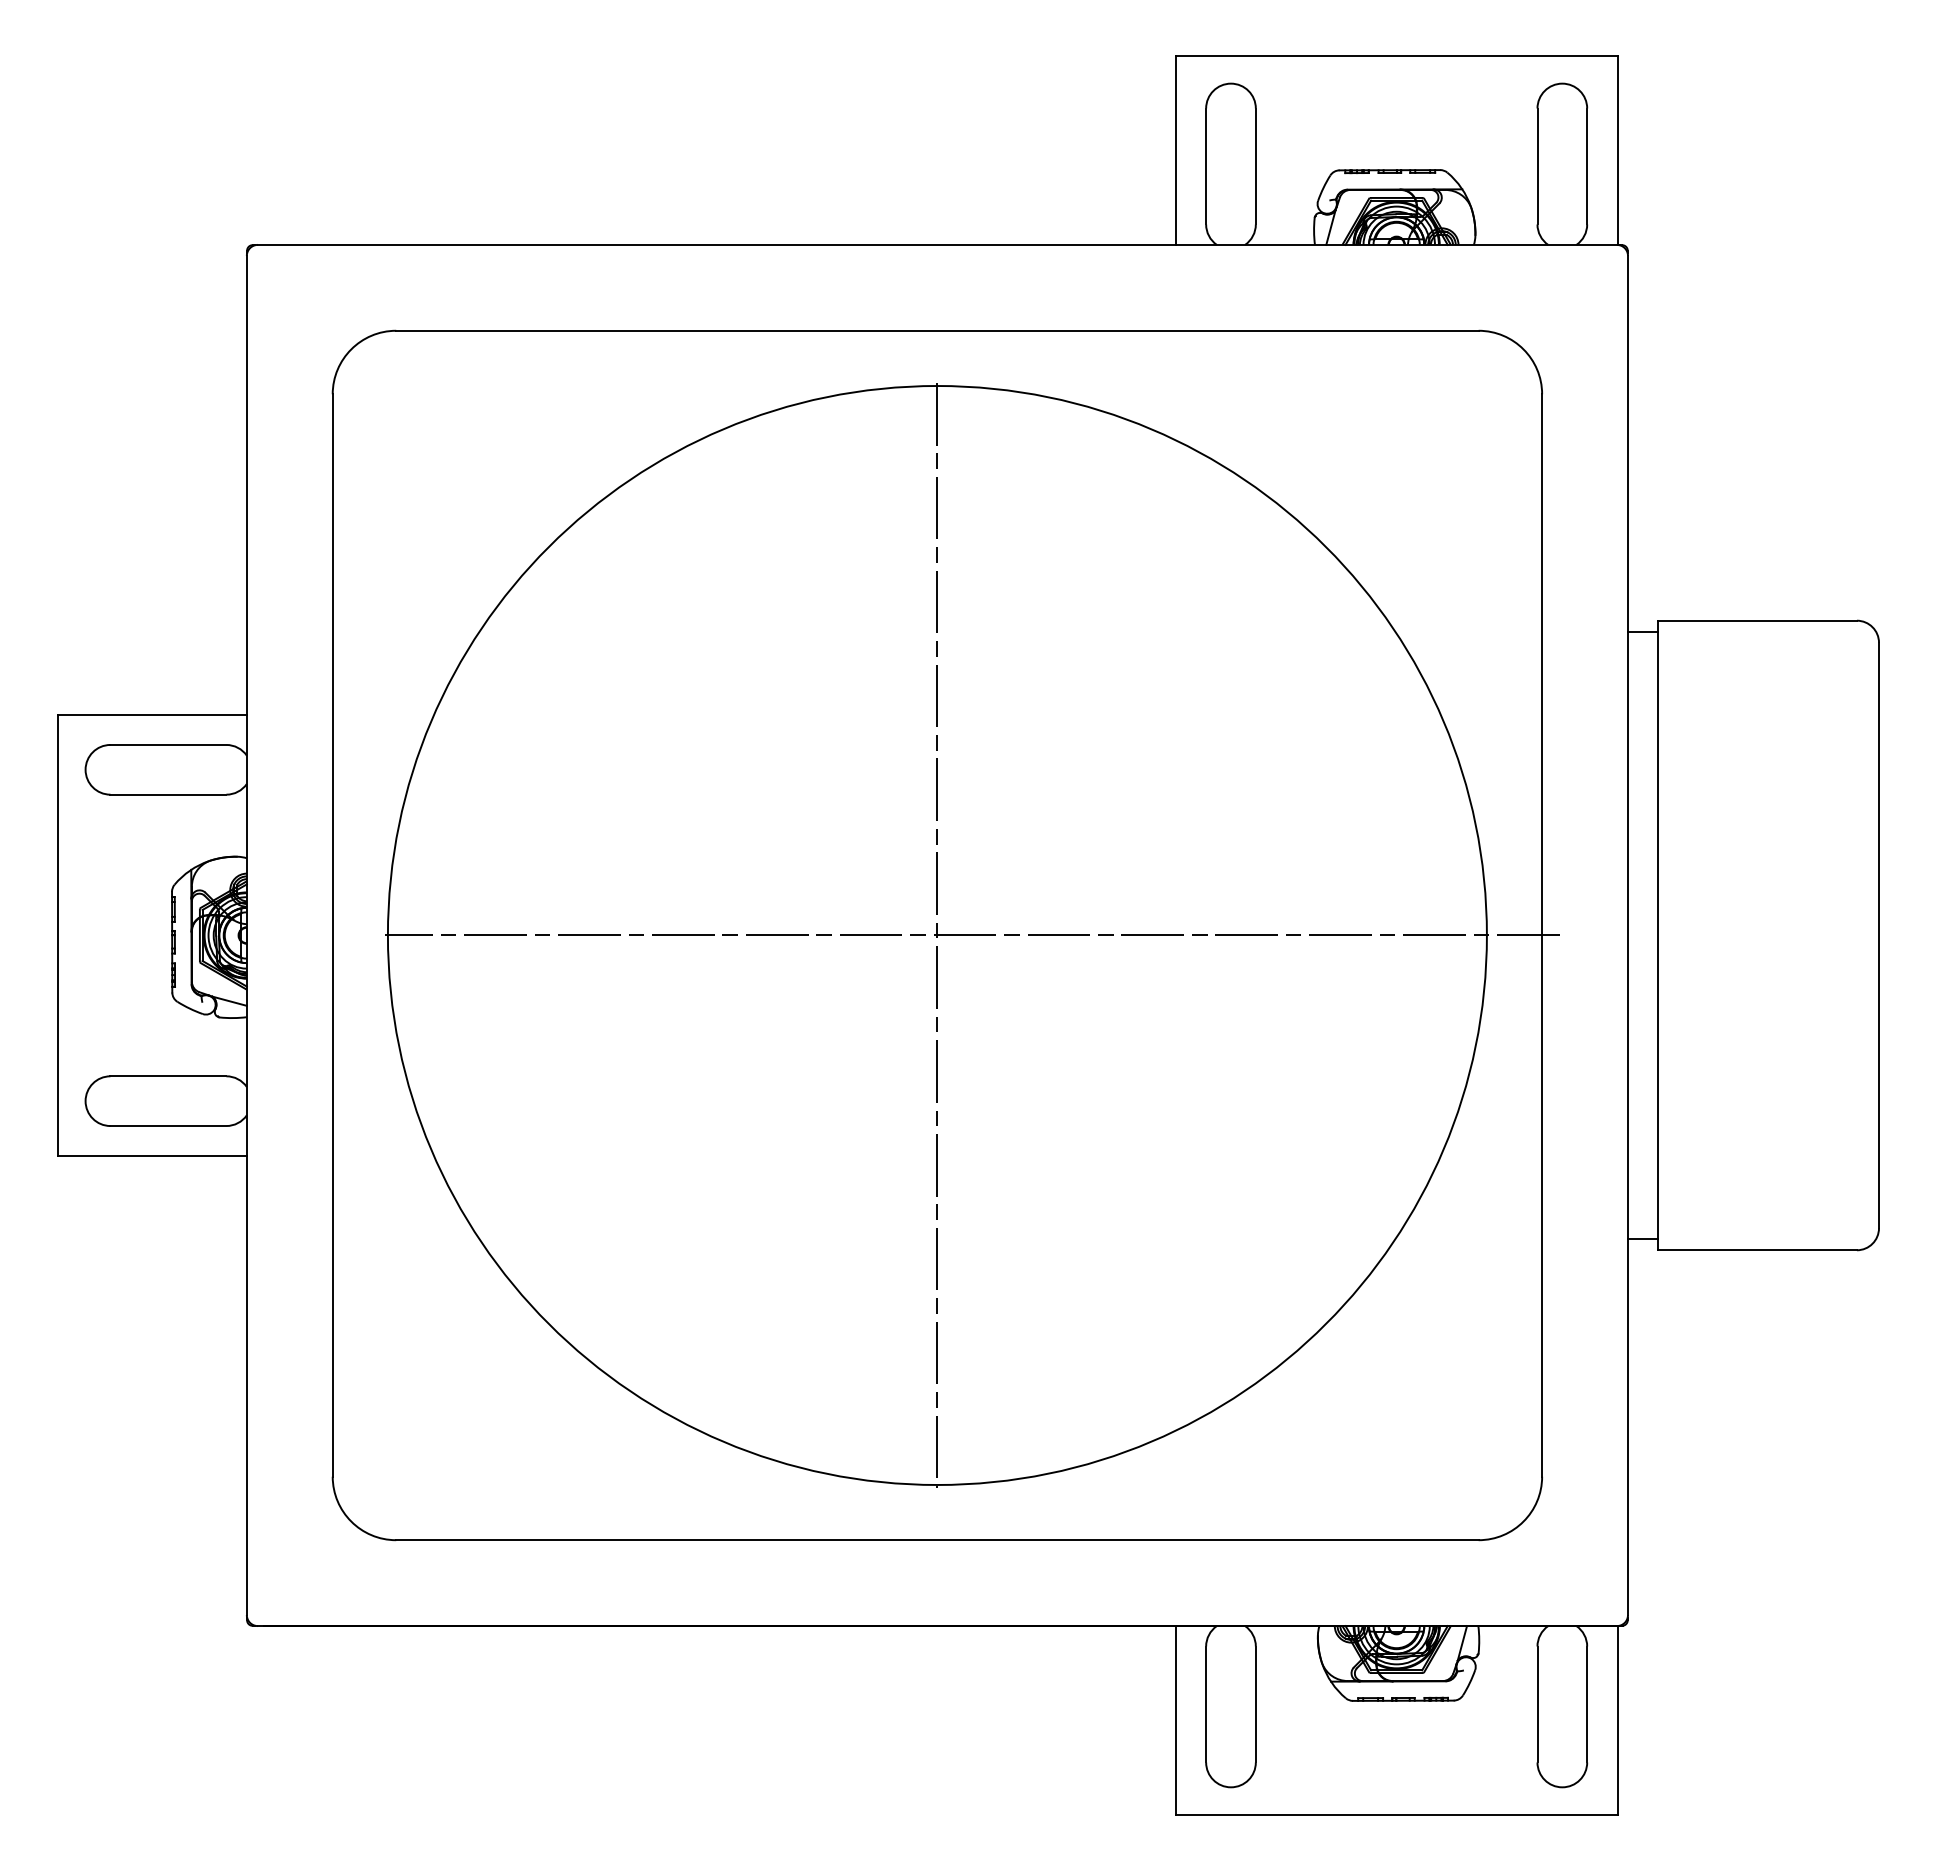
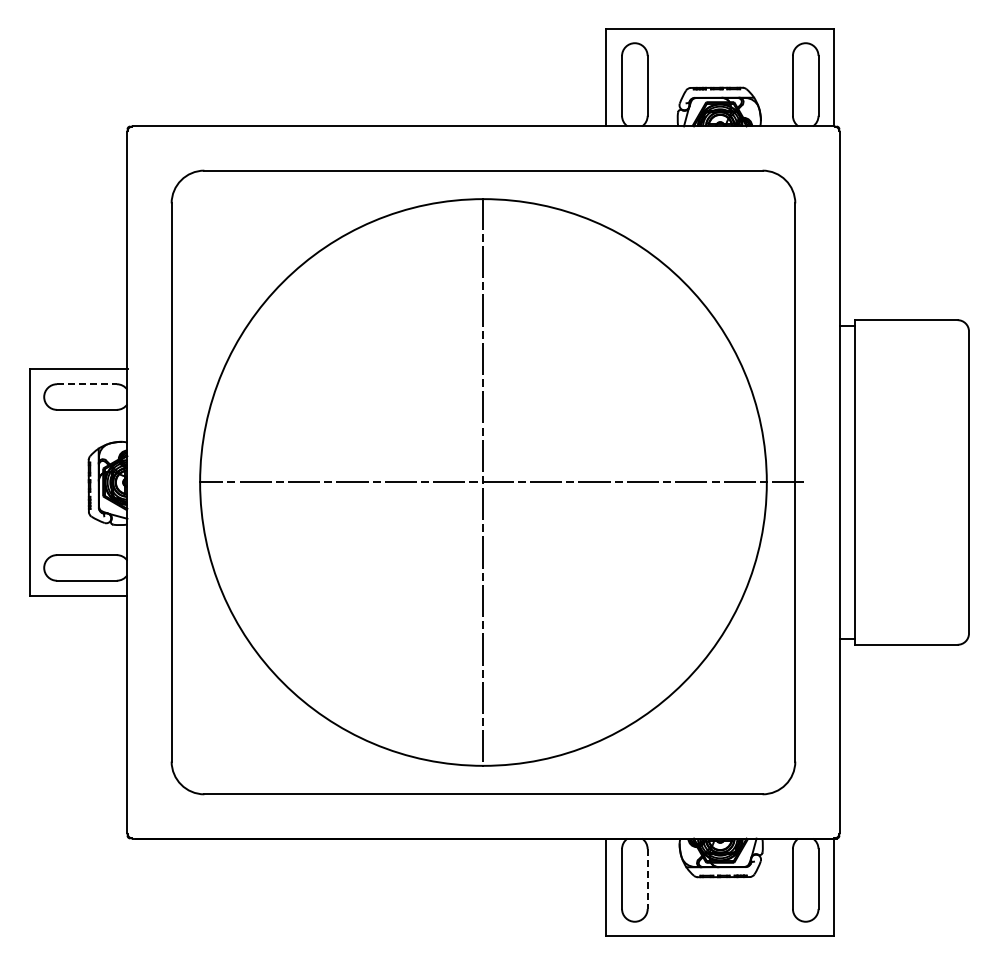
line: (167, 745) -> (86, 384), solid -> dashed
line: (1255, 1705) -> (647, 879), solid -> dashed

